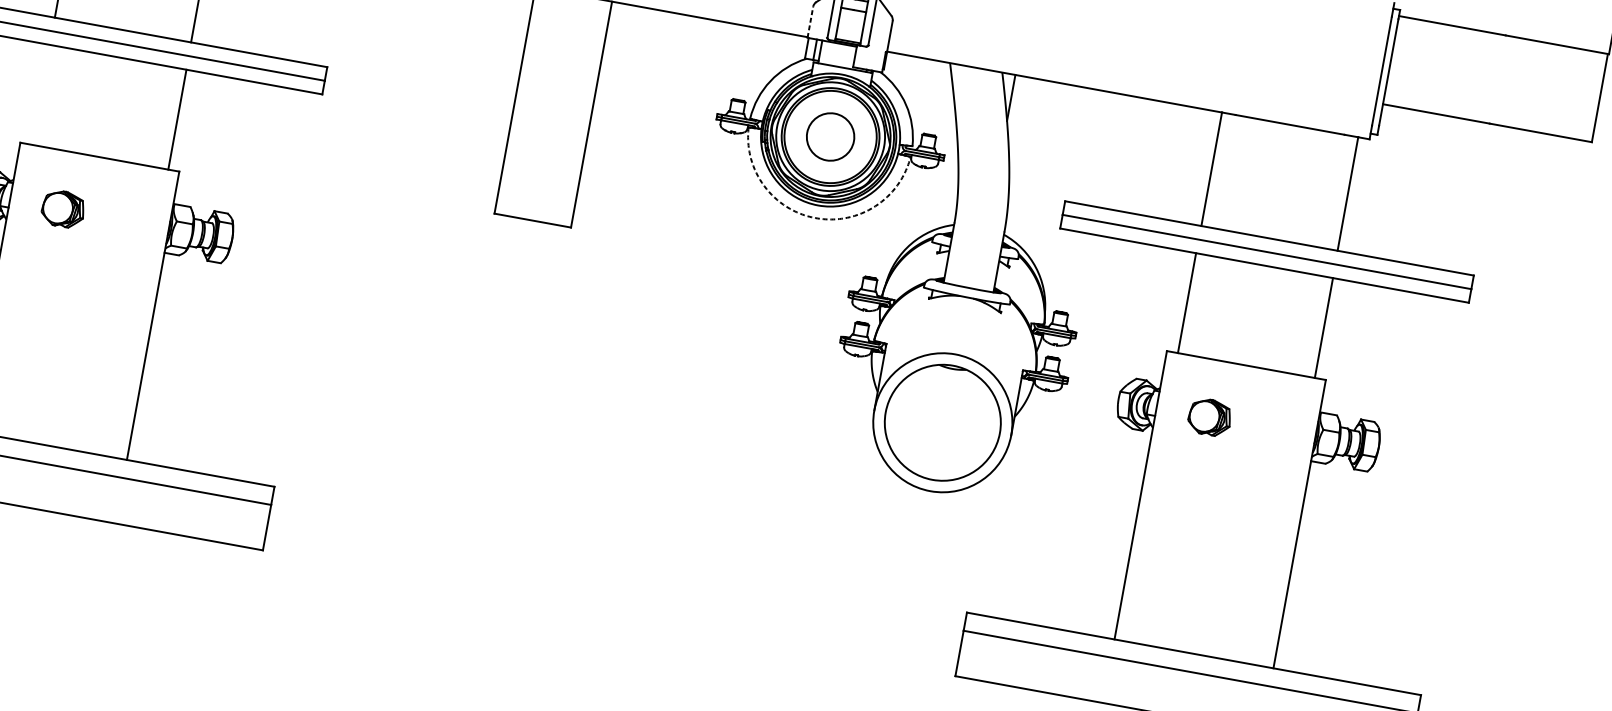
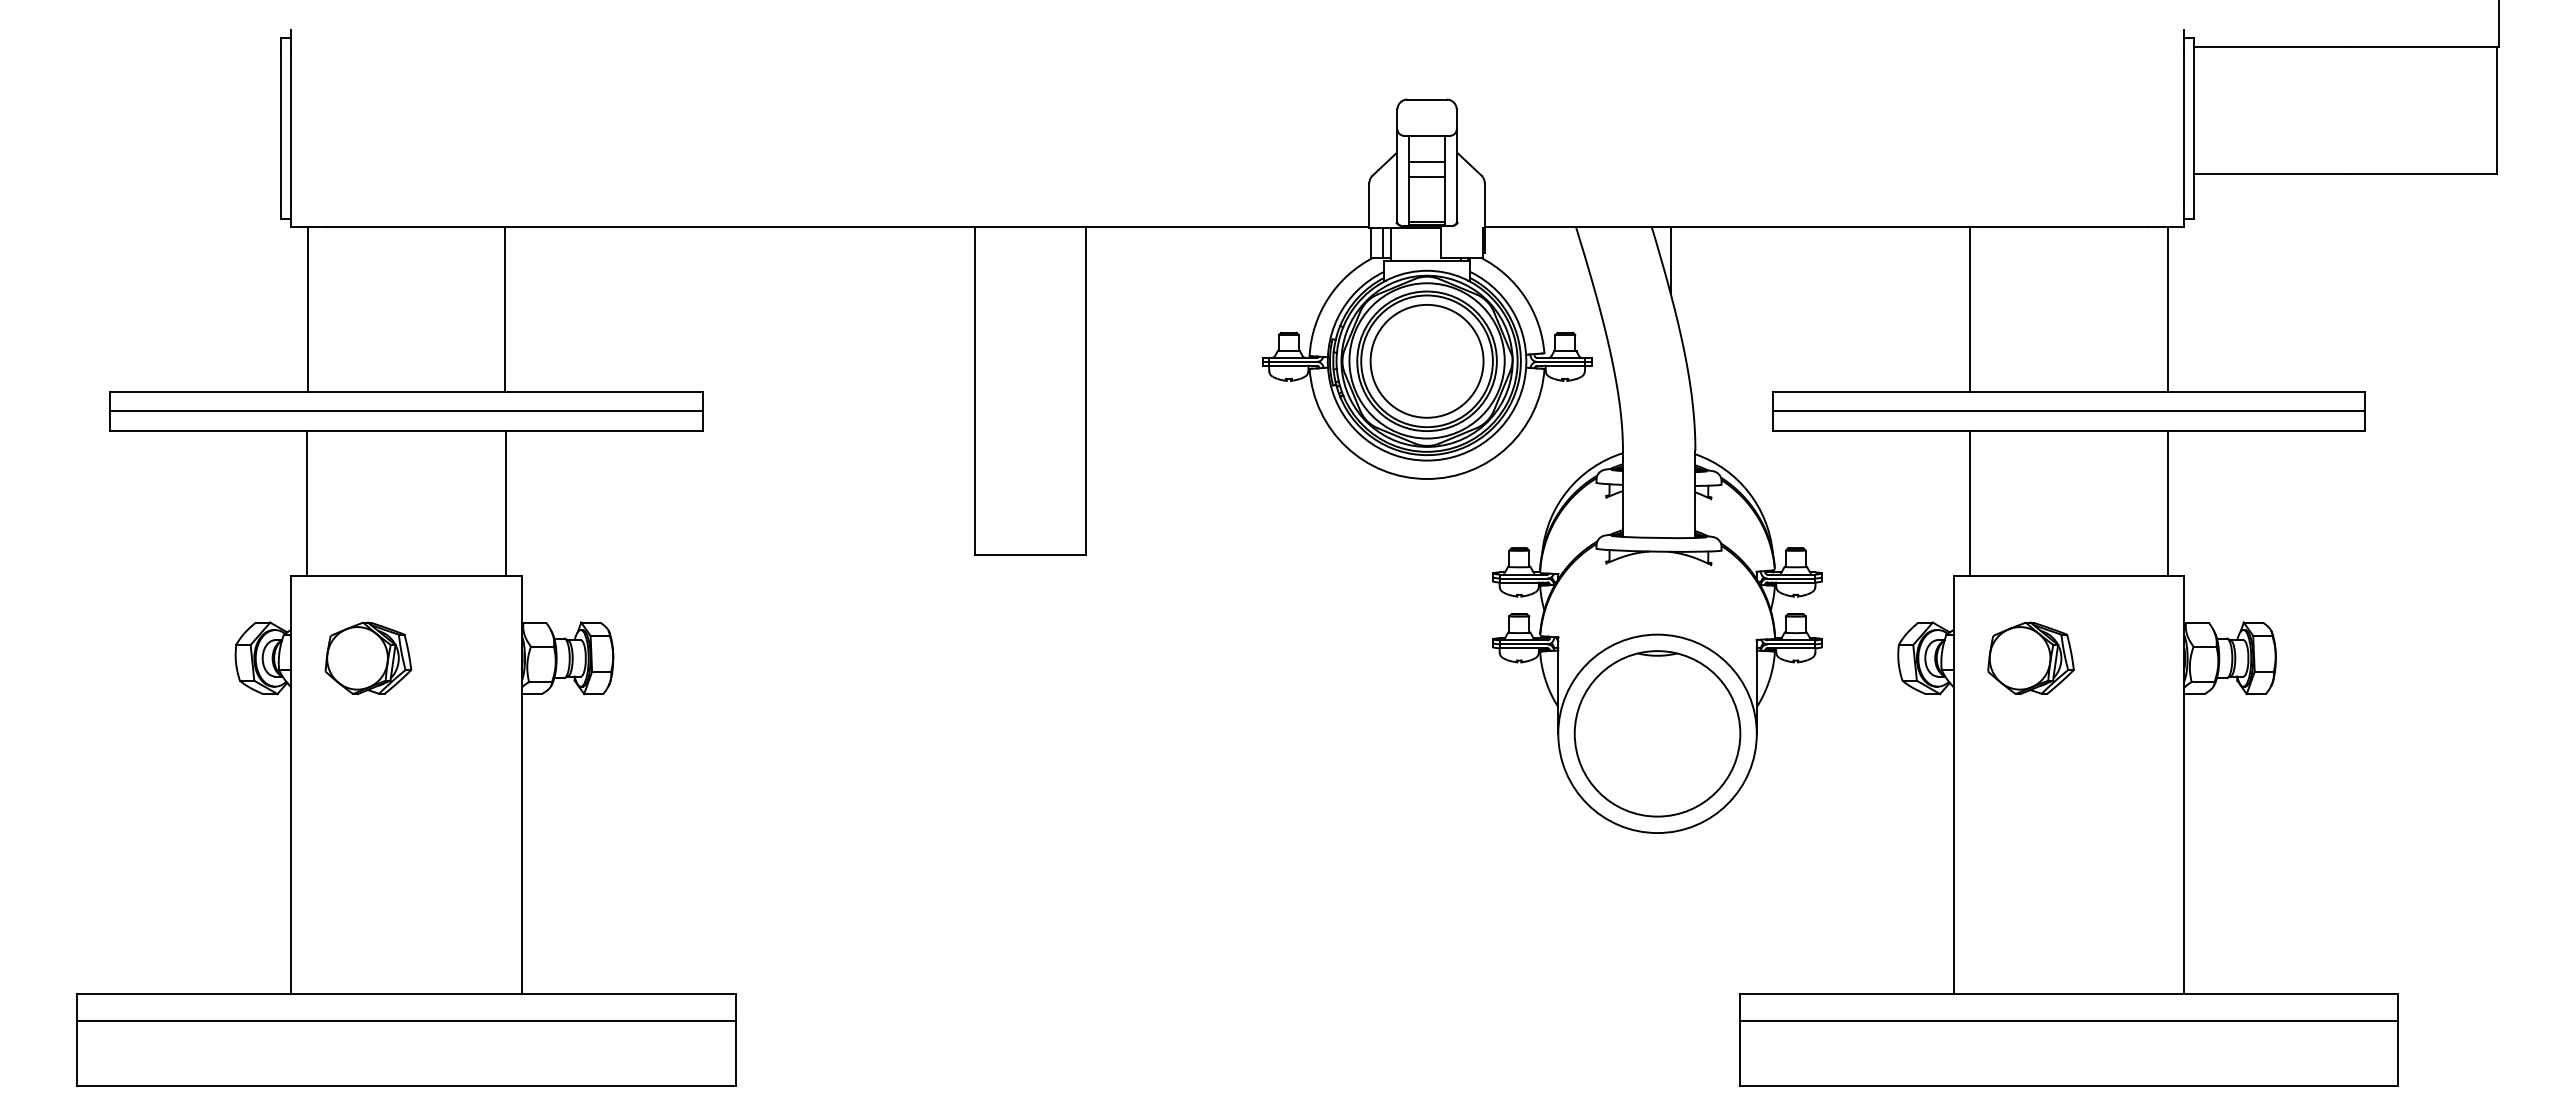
line: (810, 22) -> (1369, 205), dashed -> solid
line: (40, 94) -> (307, 503), added
circle: (830, 136) -> (1426, 360), size x1.67
part: (63, 209) -> (368, 658), size x1.43
arc: (816, 218) -> (1427, 479), dashed -> solid
part: (1209, 416) -> (2030, 657), size x1.43

